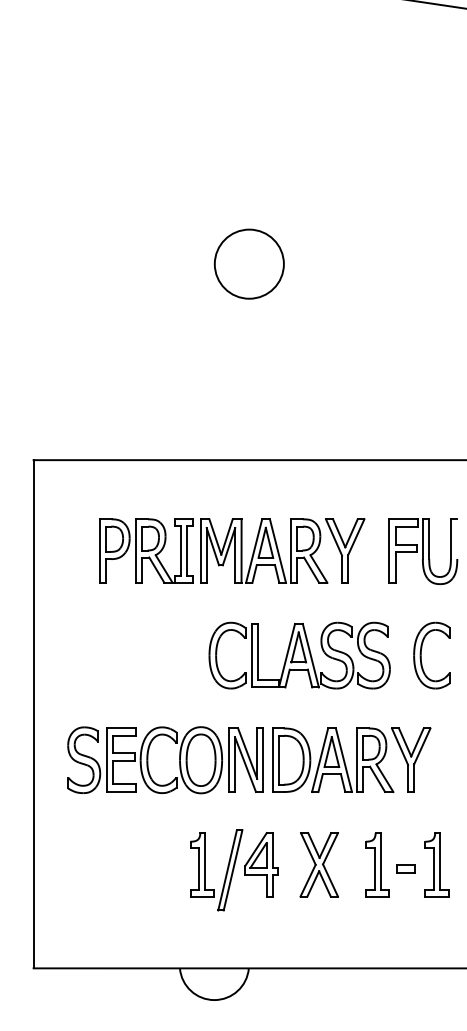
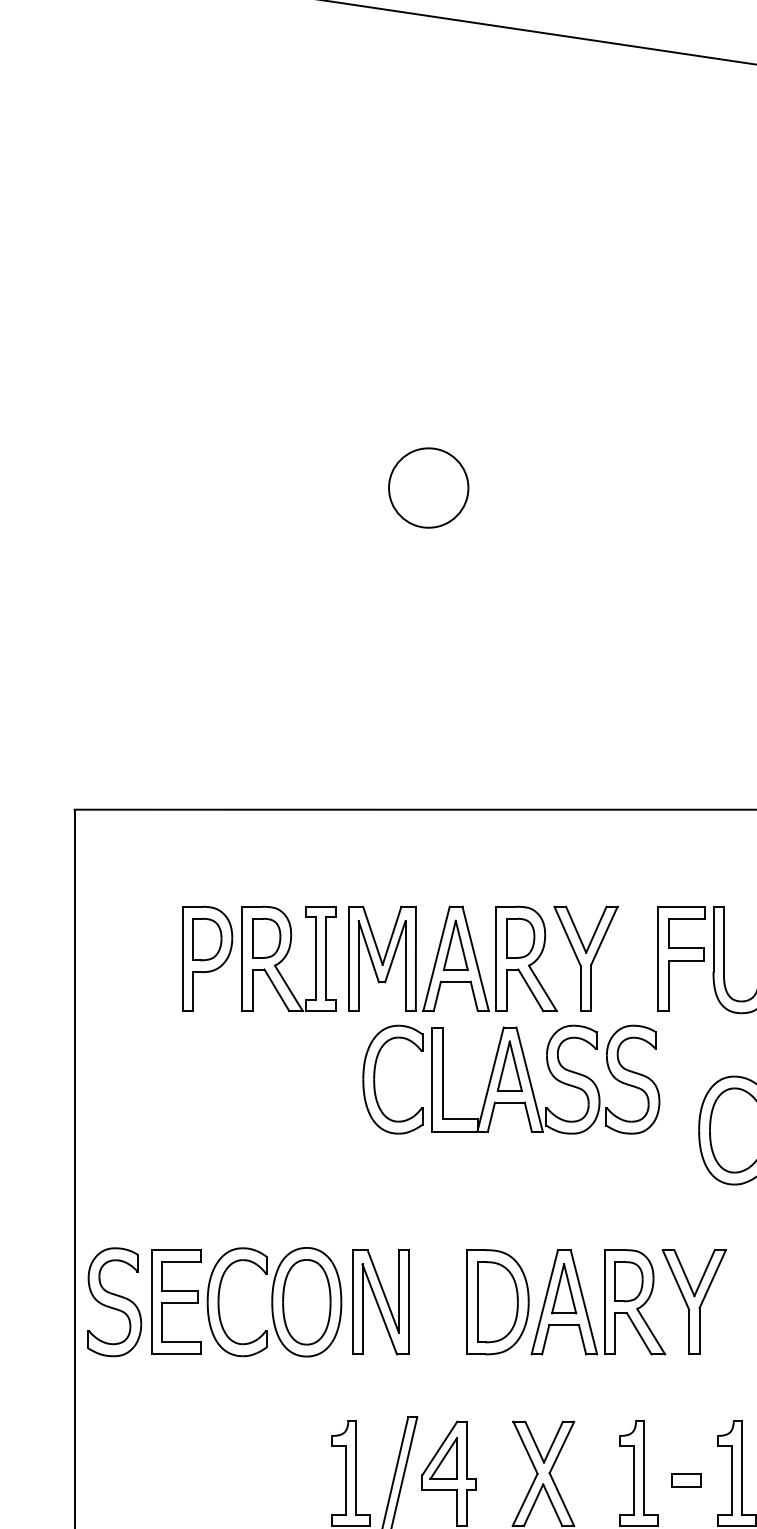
circle: (248, 263) -> (427, 486), size x0.7
part: (299, 655) -> (511, 1079), moved
part: (179, 760) -> (271, 1302), moved

